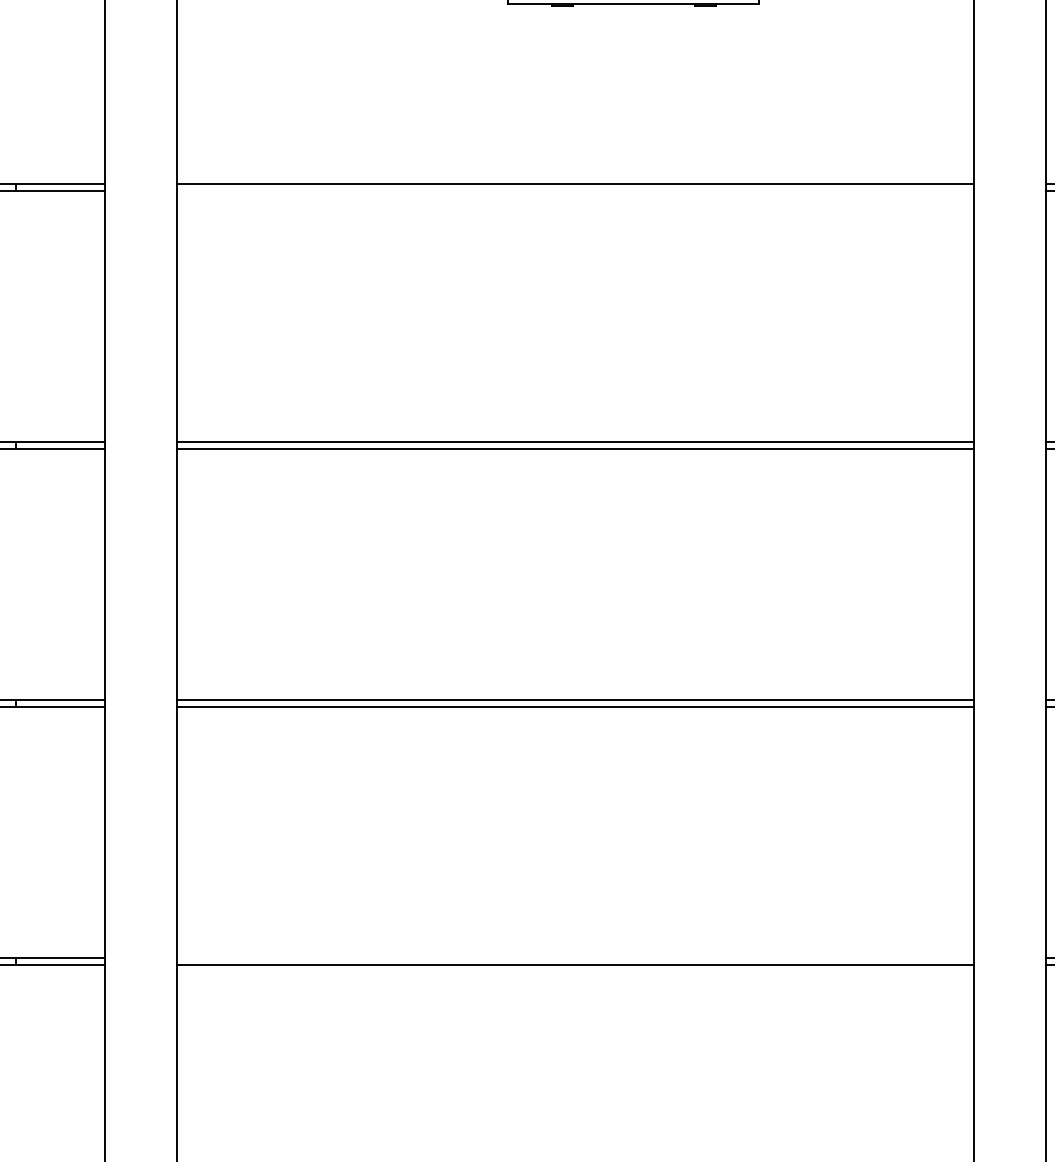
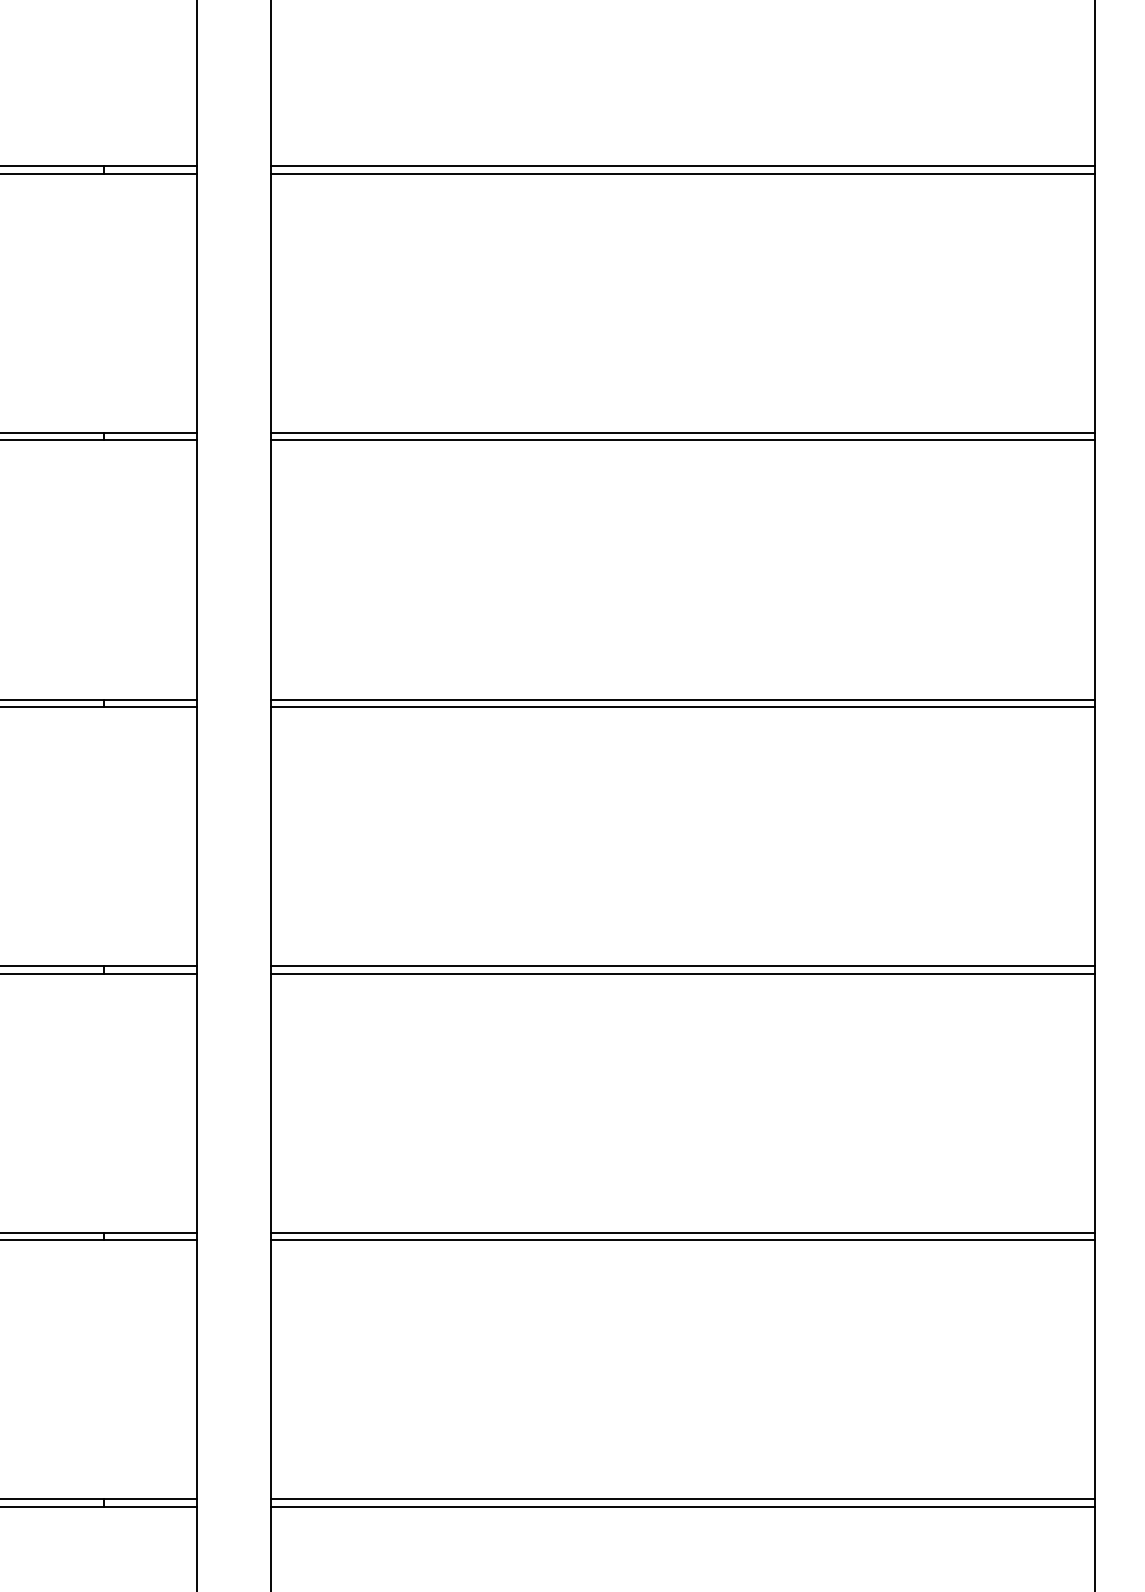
line: (575, 190) -> (682, 173), added
line: (575, 957) -> (682, 966), added

